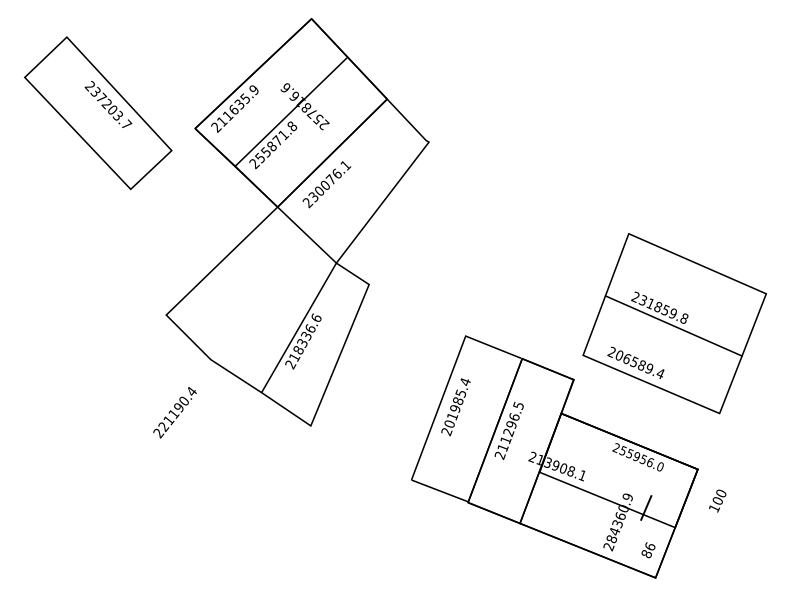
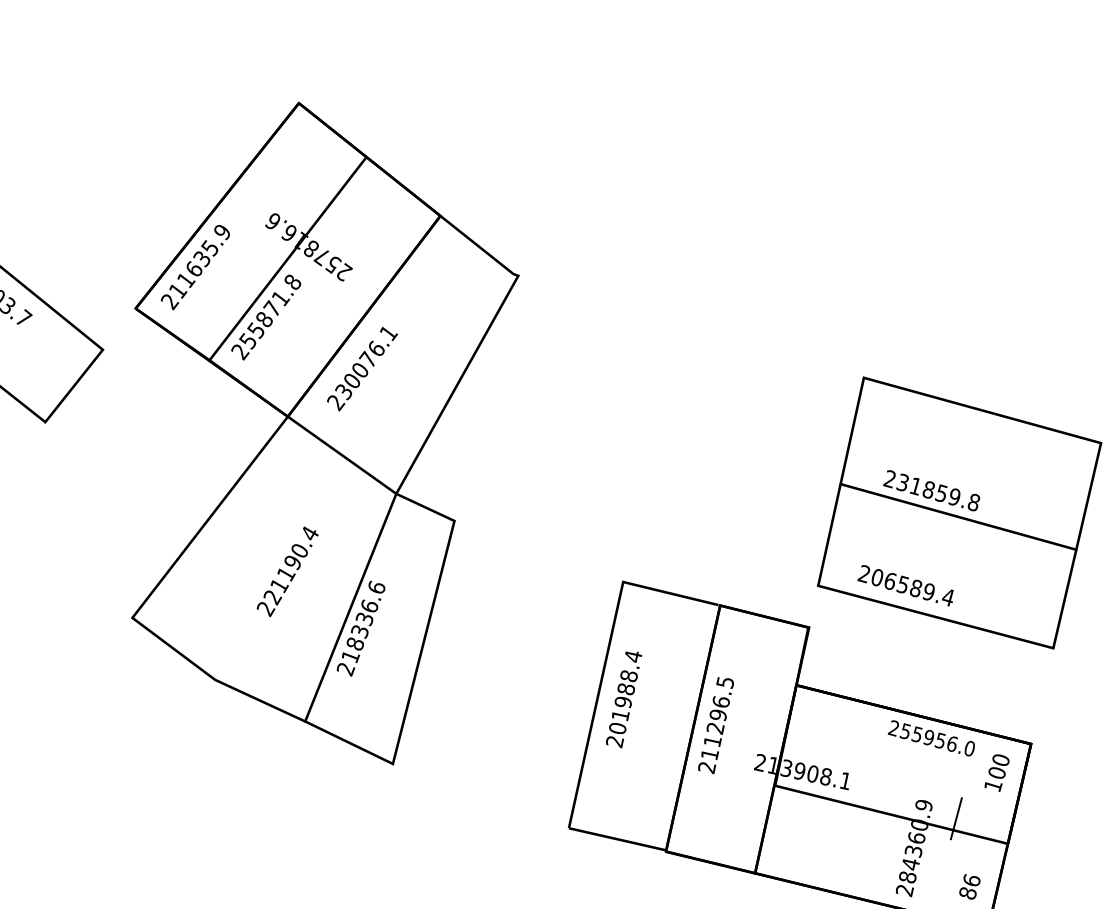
text: (460, 393) -> (628, 676), 201985.4 -> 201988.4
text: (174, 412) -> (286, 571), moved
text: (717, 500) -> (996, 772), moved

